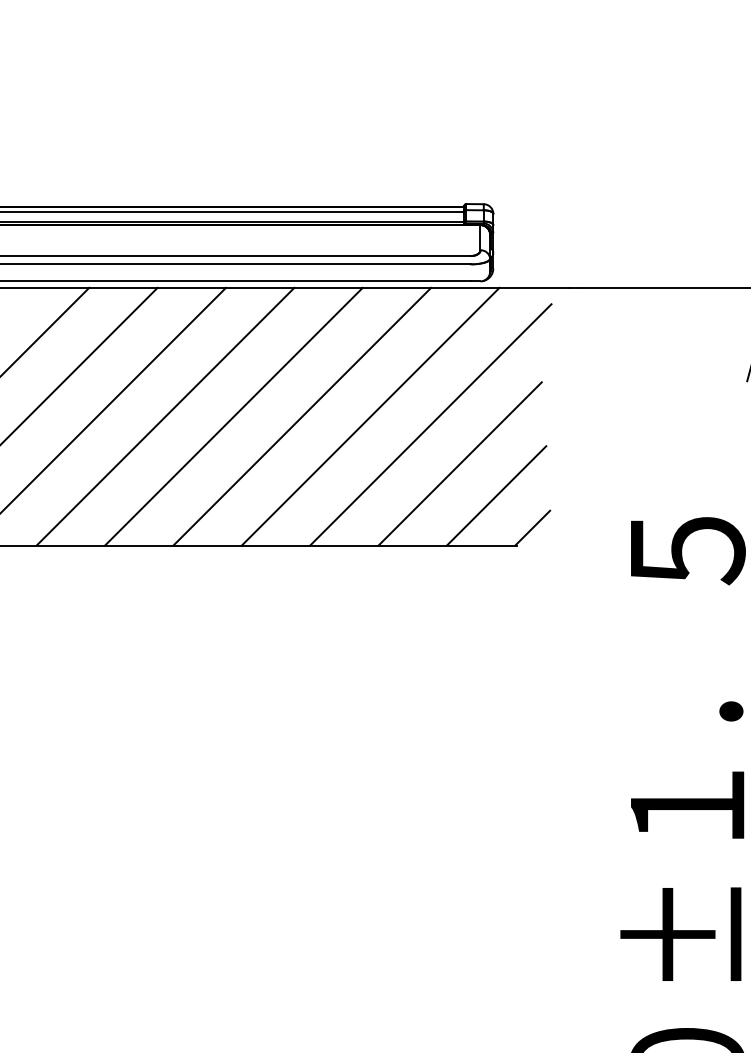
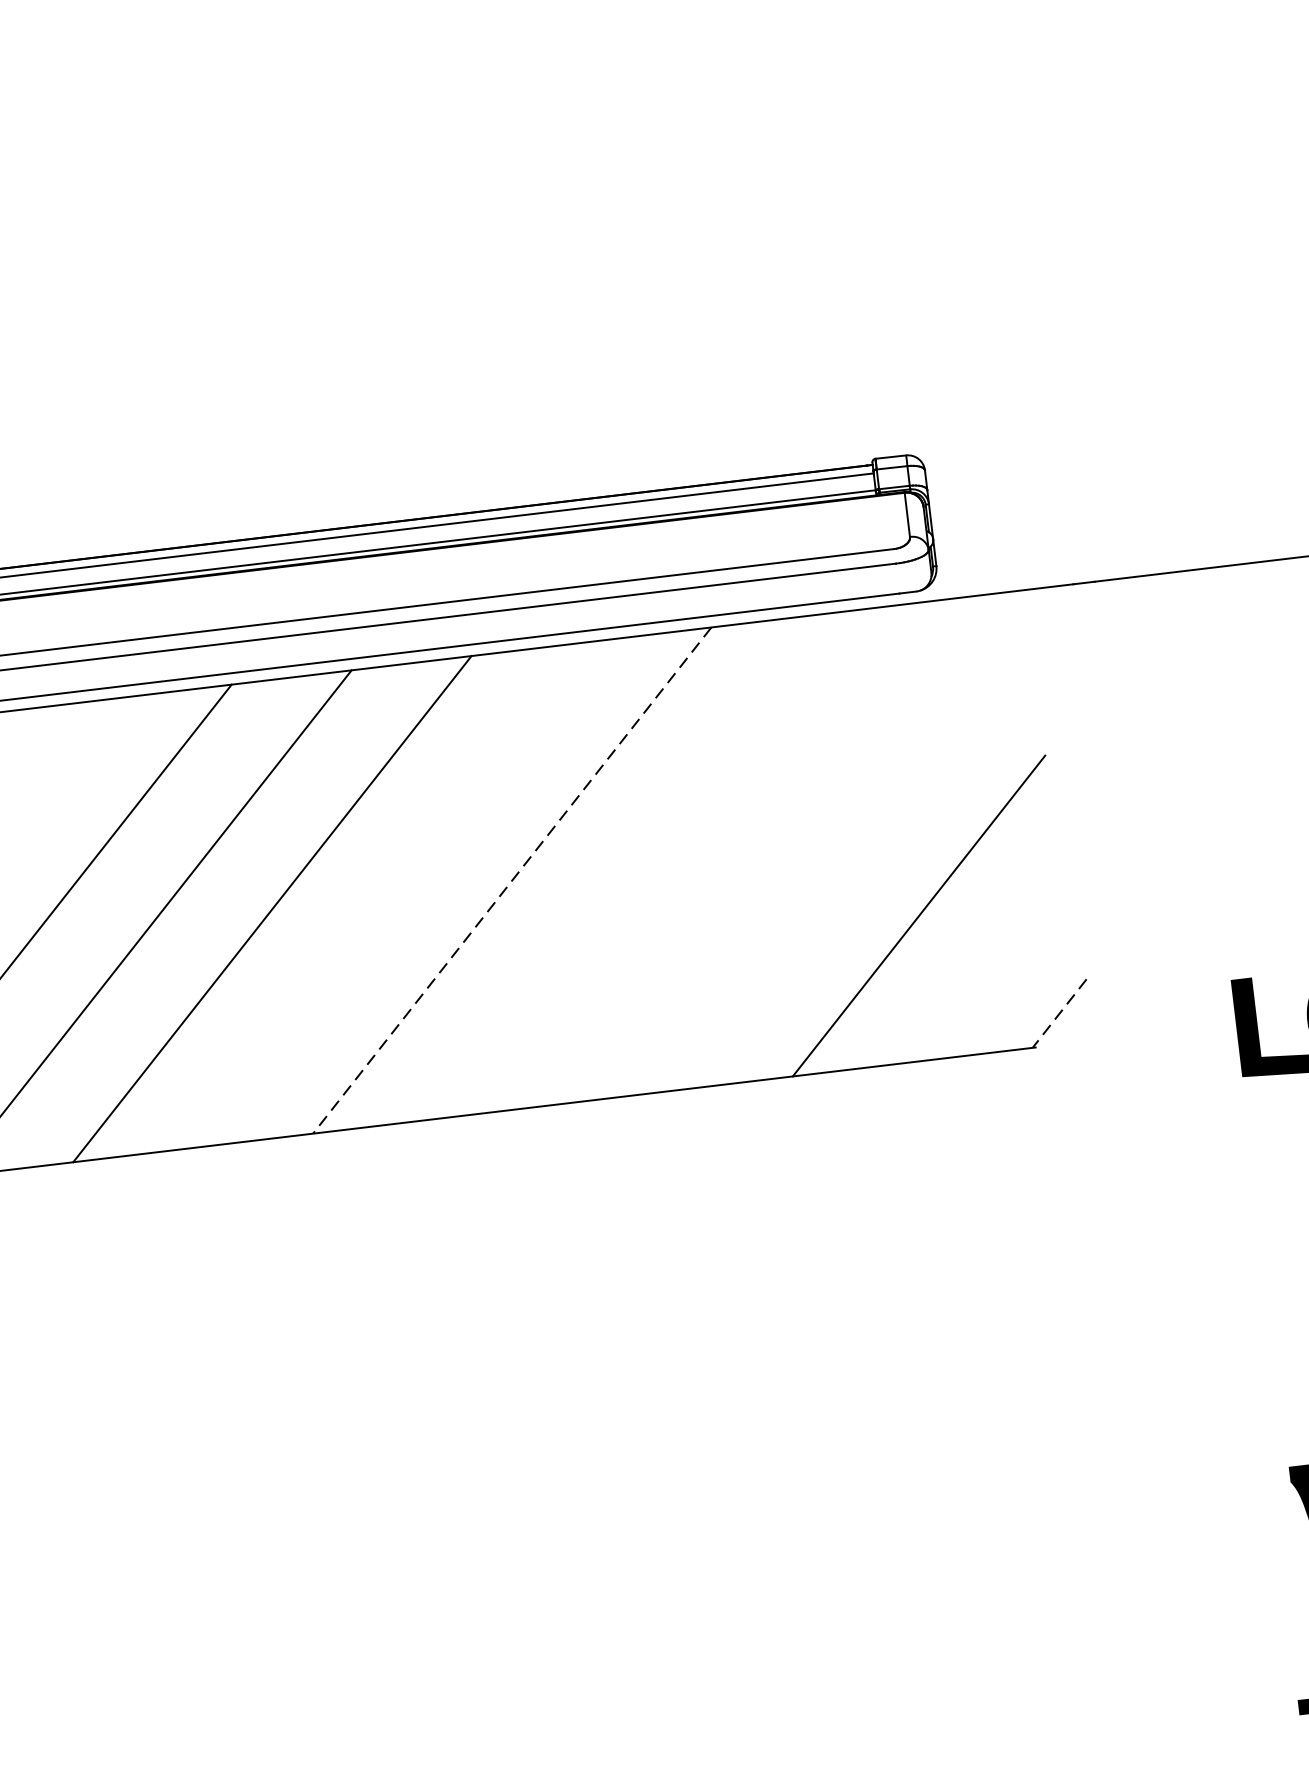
line: (165, 416) -> (392, 894), removed
line: (302, 416) -> (632, 865), removed
line: (370, 416) -> (751, 851), removed
line: (233, 417) -> (511, 881), solid -> dashed
line: (430, 424) -> (858, 852), removed
line: (496, 495) -> (989, 963), removed
line: (532, 528) -> (1059, 1014), solid -> dashed

